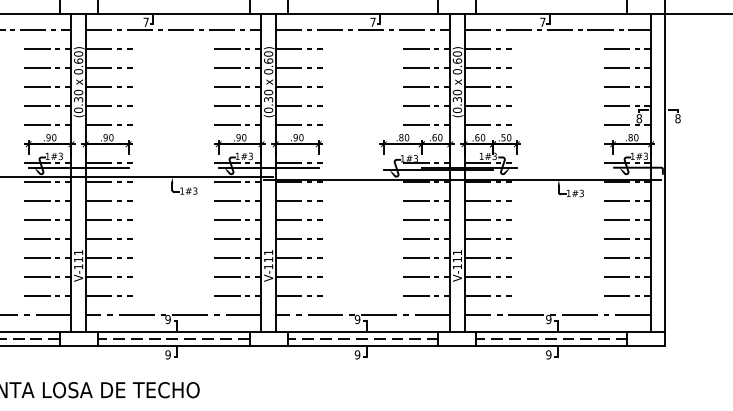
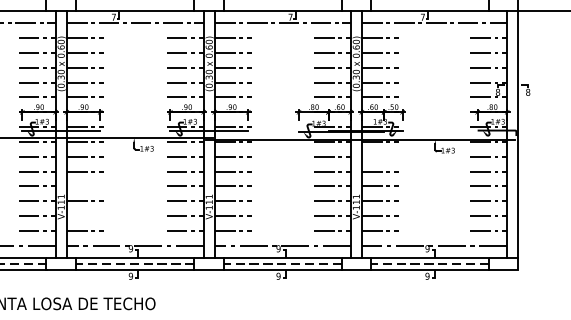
line: (487, 201) -> (379, 156), removed
line: (108, 239) -> (84, 186), removed
line: (108, 276) -> (84, 215), removed

